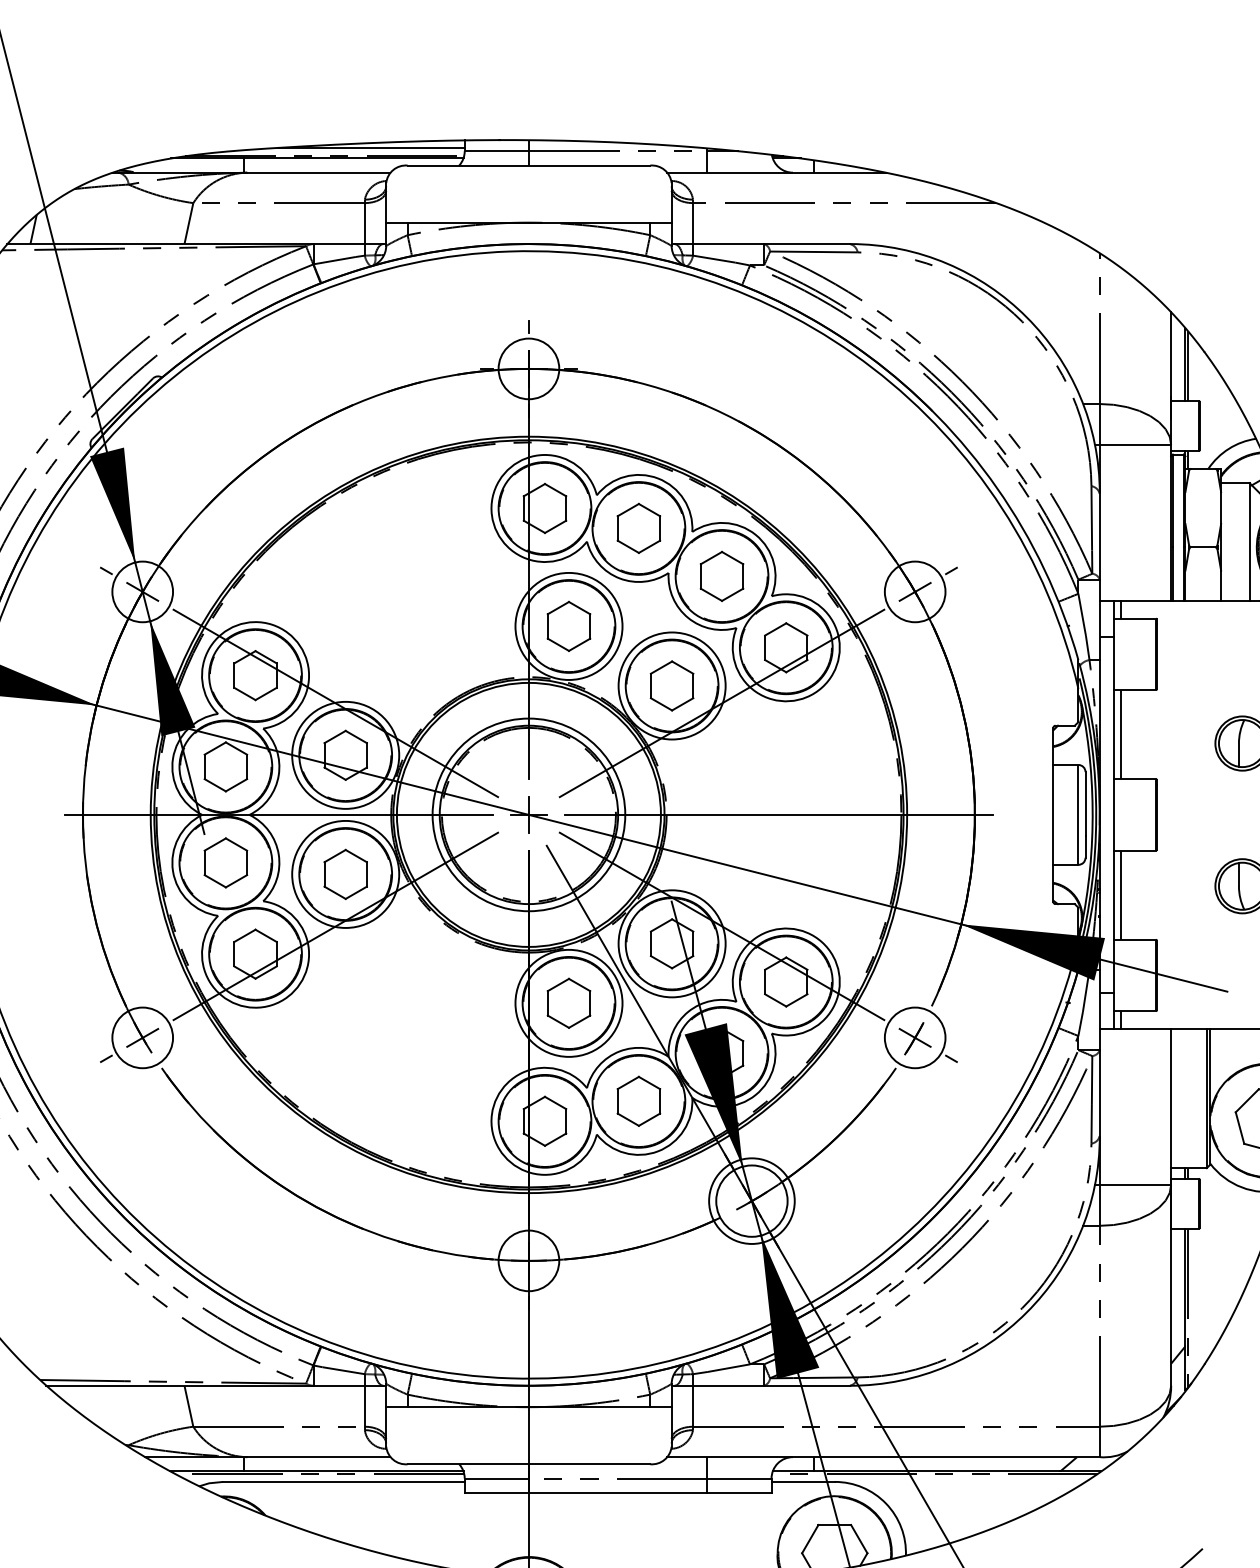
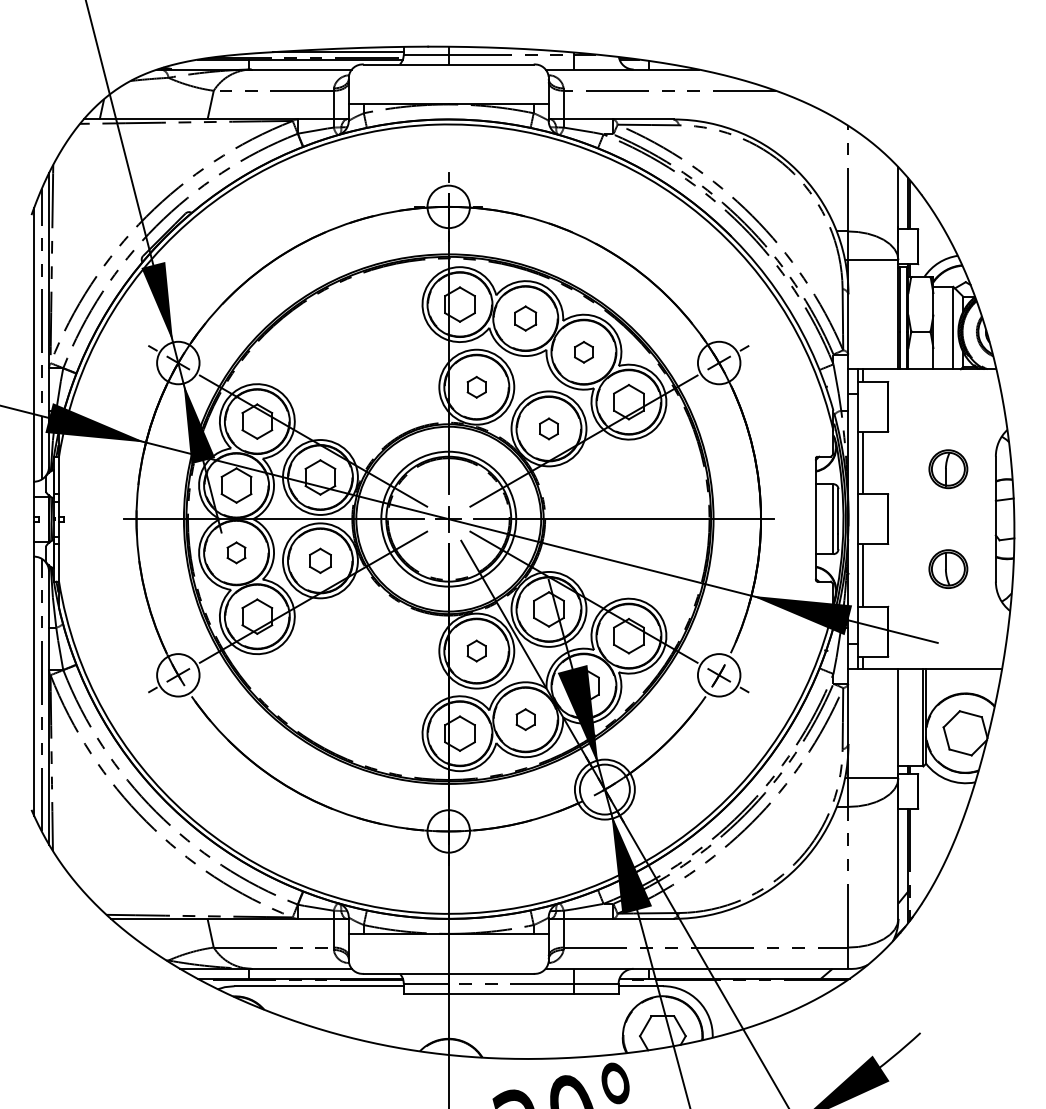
part: (638, 528) -> (525, 318), size x0.7
part: (721, 576) -> (583, 352), size x0.6
part: (568, 626) -> (476, 387), size x0.6
part: (671, 685) -> (548, 428), size x0.6
part: (225, 862) -> (236, 552), size x0.6
part: (345, 873) -> (320, 560), size x0.7
part: (568, 1002) -> (476, 650), size x0.6
part: (638, 1101) -> (525, 719), size x0.6

